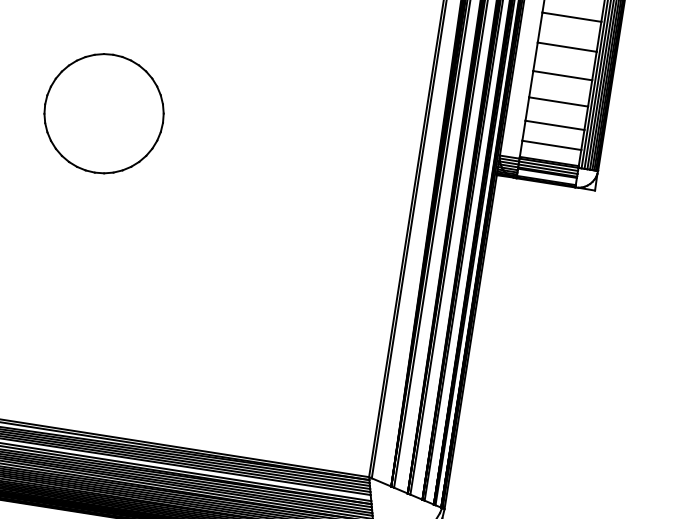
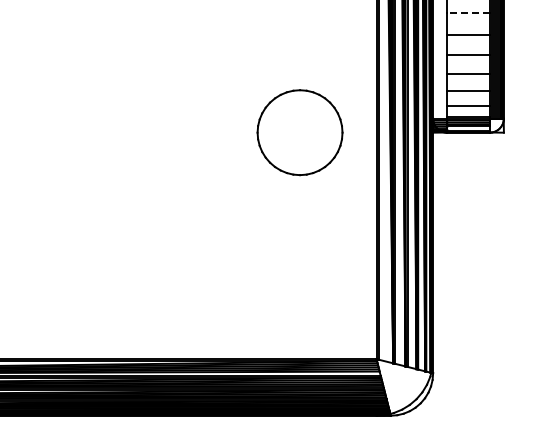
line: (571, 17) -> (468, 13), solid -> dashed
part: (103, 113) -> (299, 132), moved

